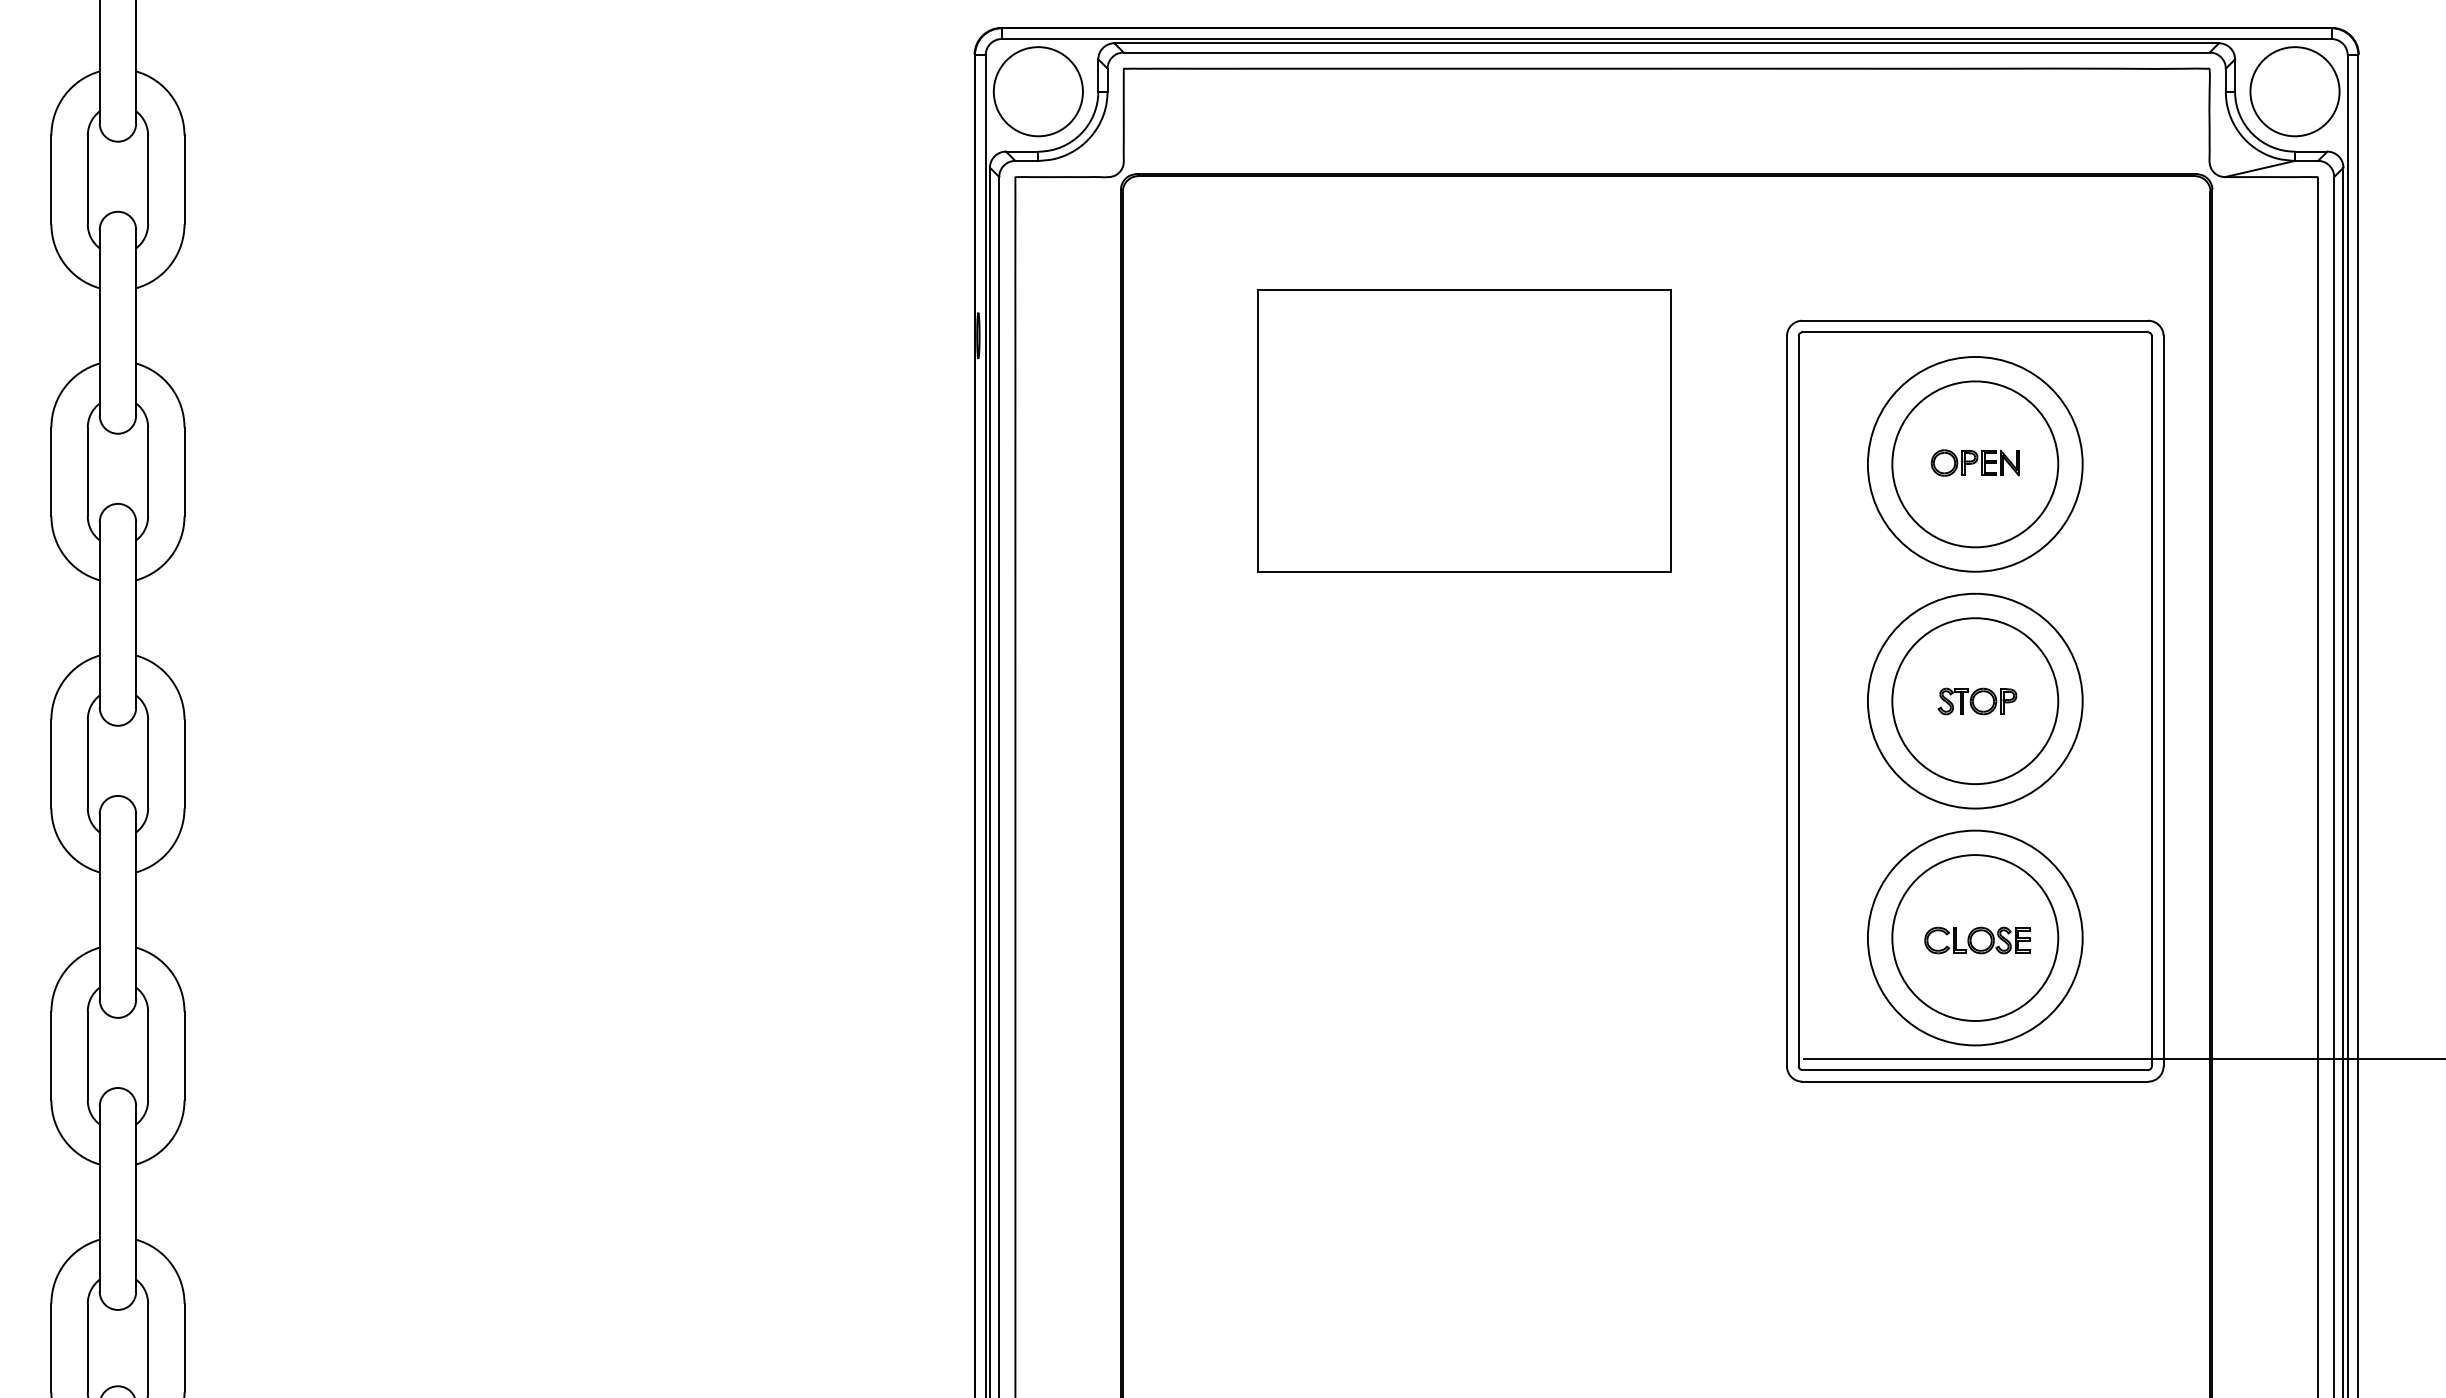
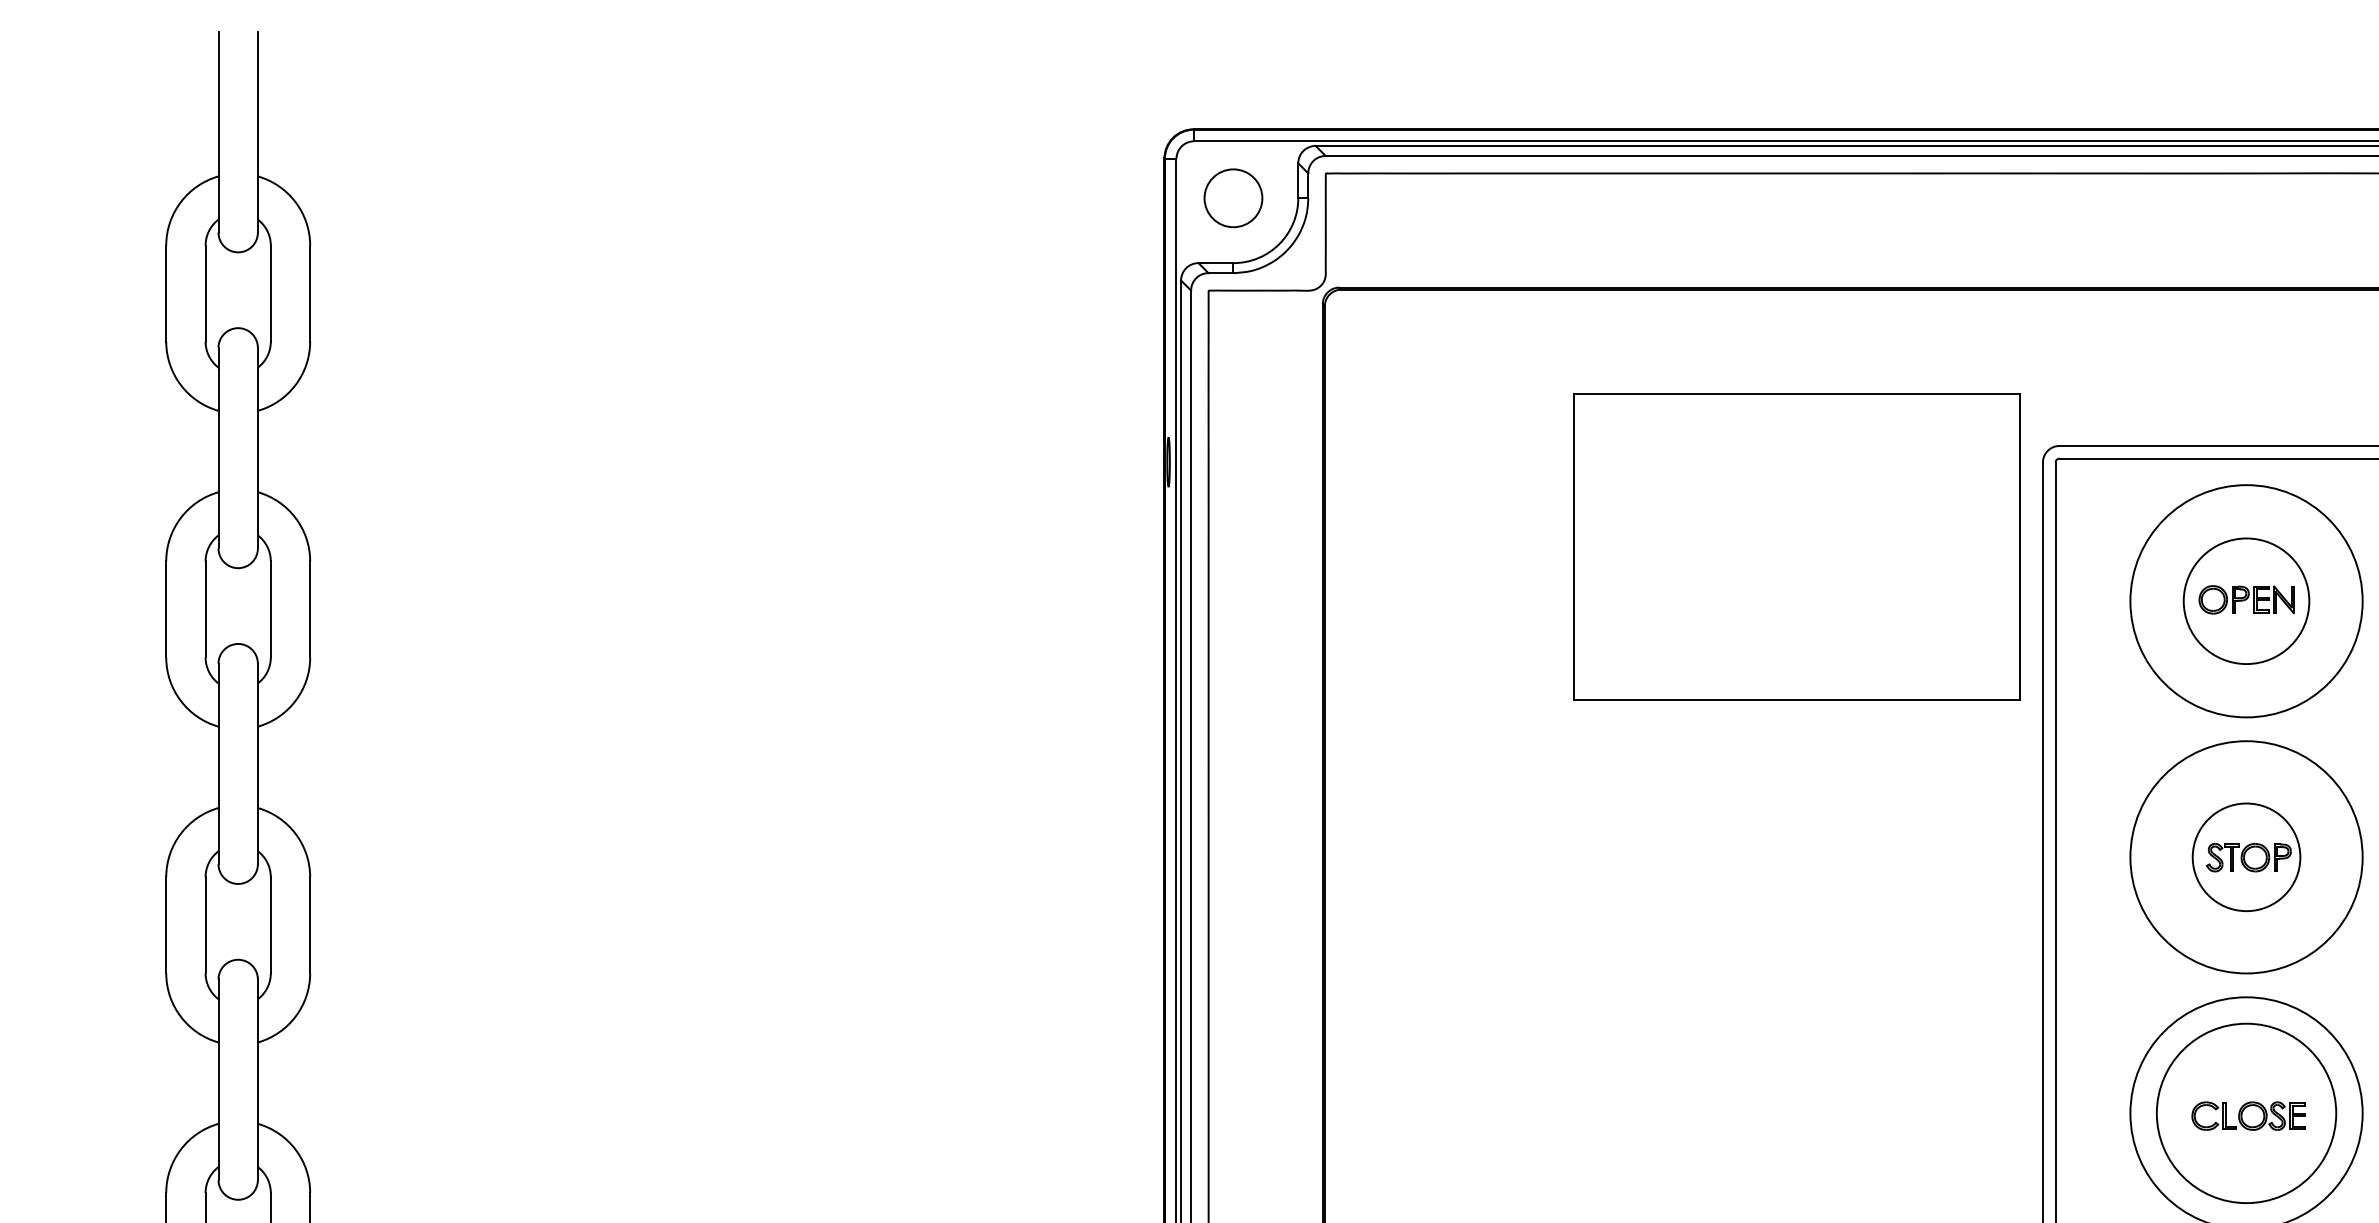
circle: (1037, 91) -> (1232, 198), size x0.6
part: (1464, 430) -> (1796, 546), moved
circle: (1975, 464) -> (2246, 601), size x0.7
circle: (1975, 701) -> (2246, 857), size x0.6

